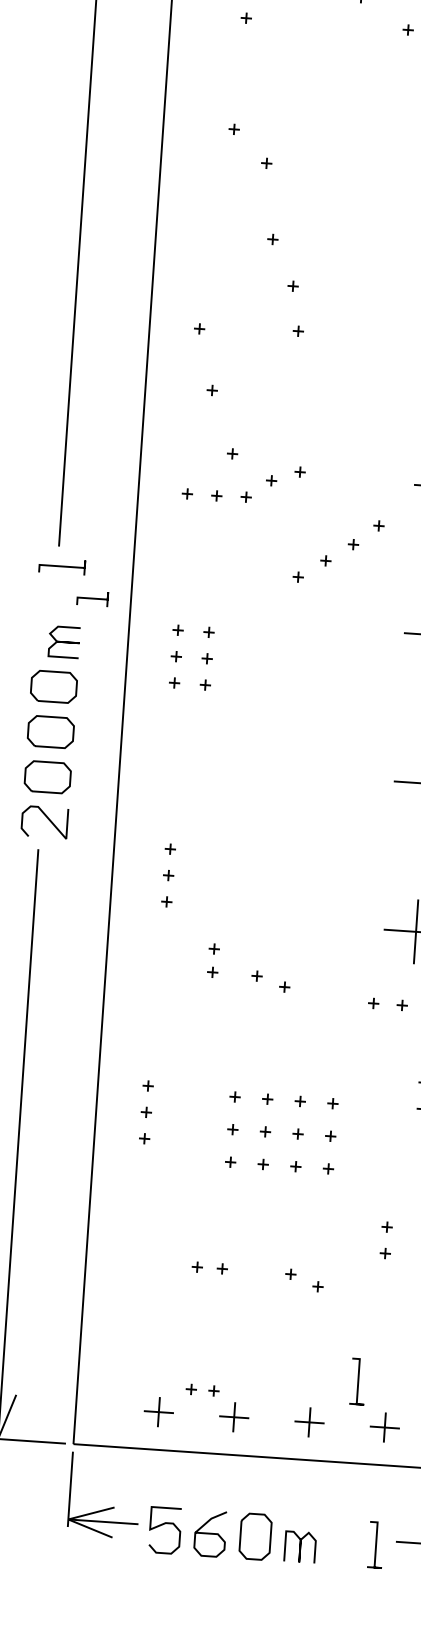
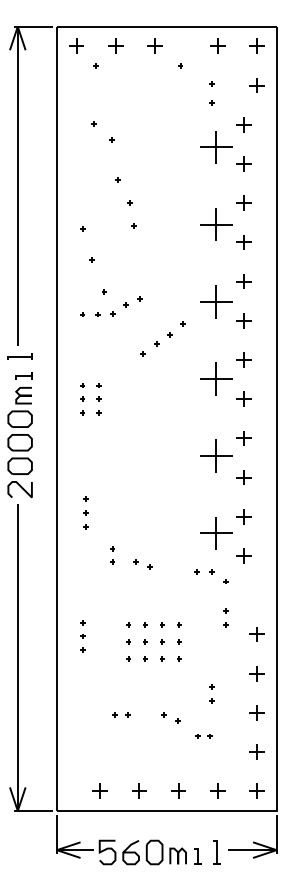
line: (91, 597) -> (23, 375), moved
line: (356, 1381) -> (201, 768), removed
part: (201, 1390) -> (203, 736), moved
line: (337, 1550) -> (197, 856), added

